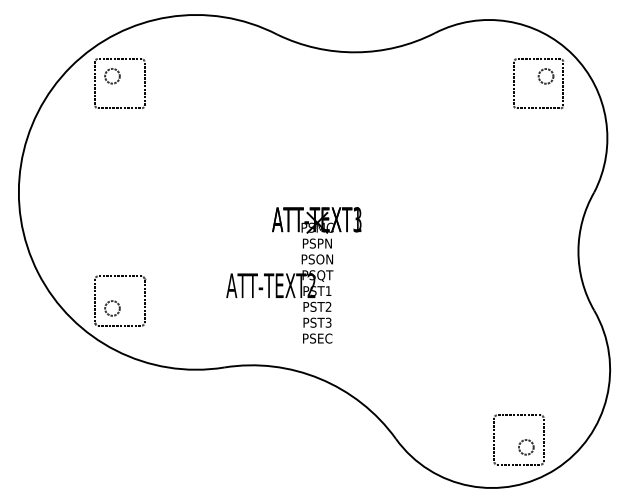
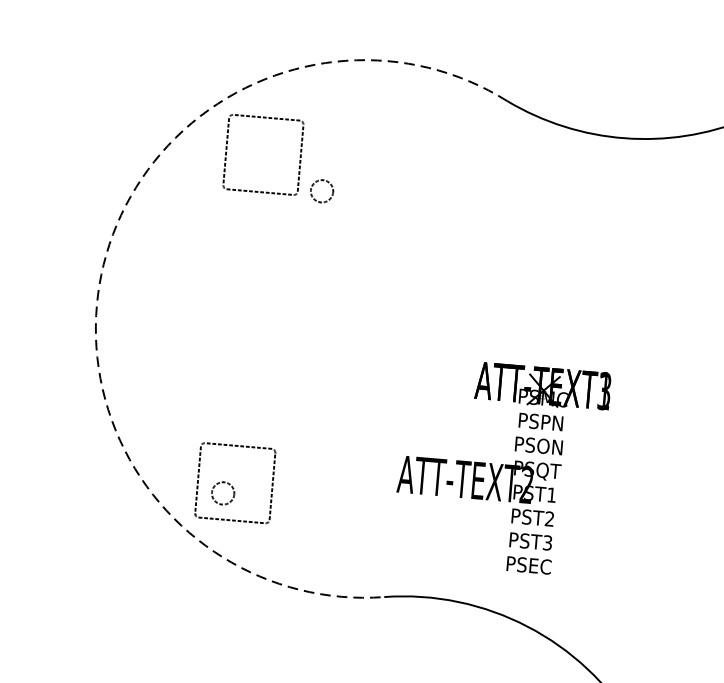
circle: (112, 76) -> (322, 191), moved
arc: (21, 164) -> (104, 264), solid -> dashed

